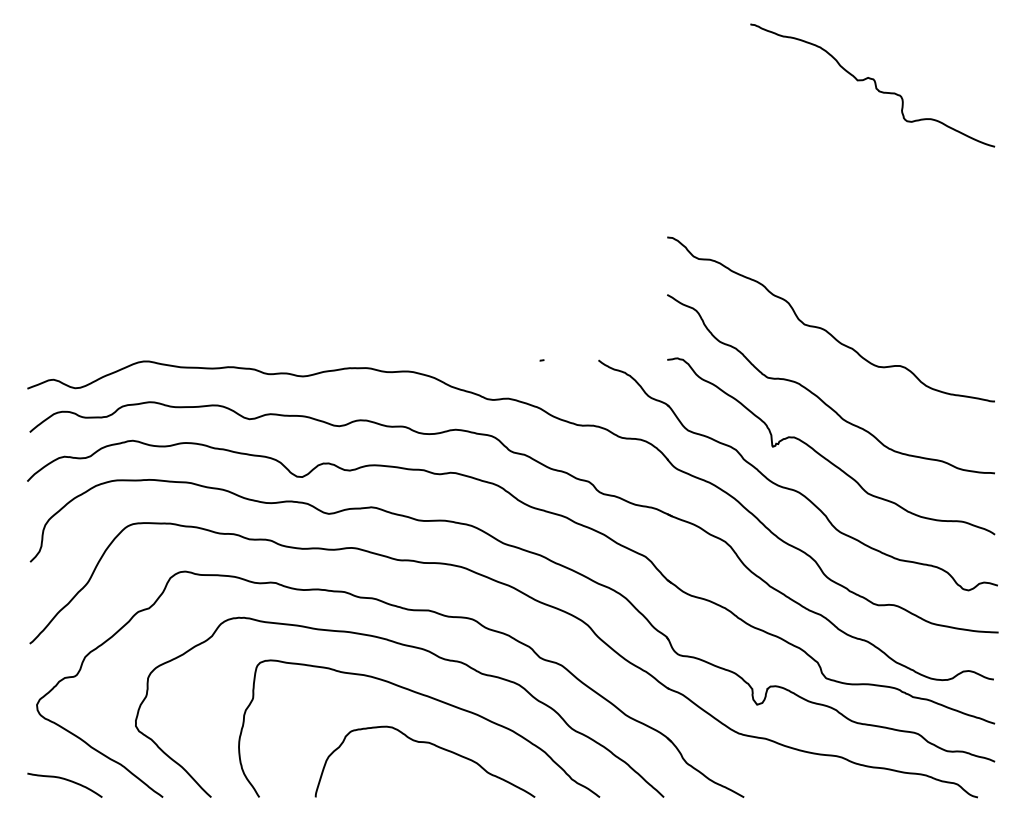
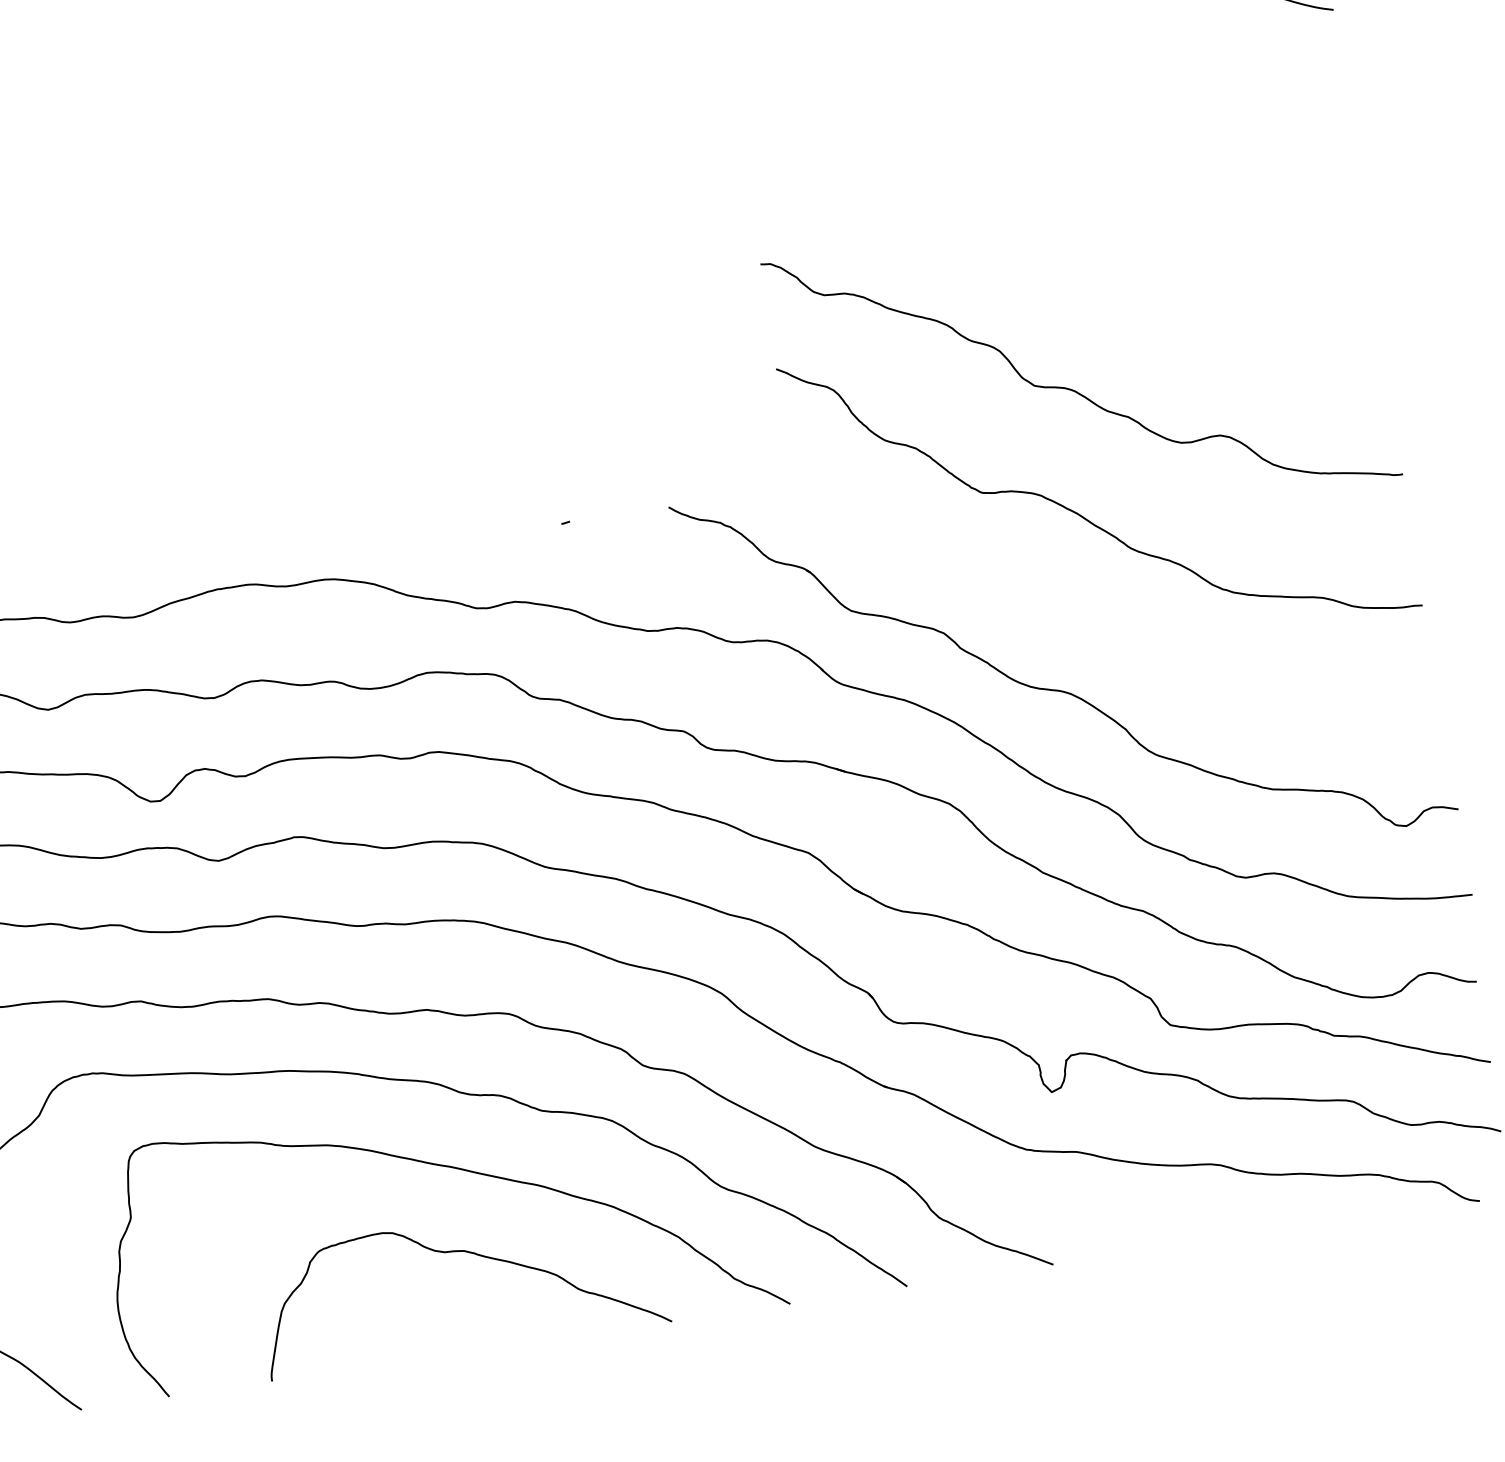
curve: (824, 456) -> (1106, 621), removed

